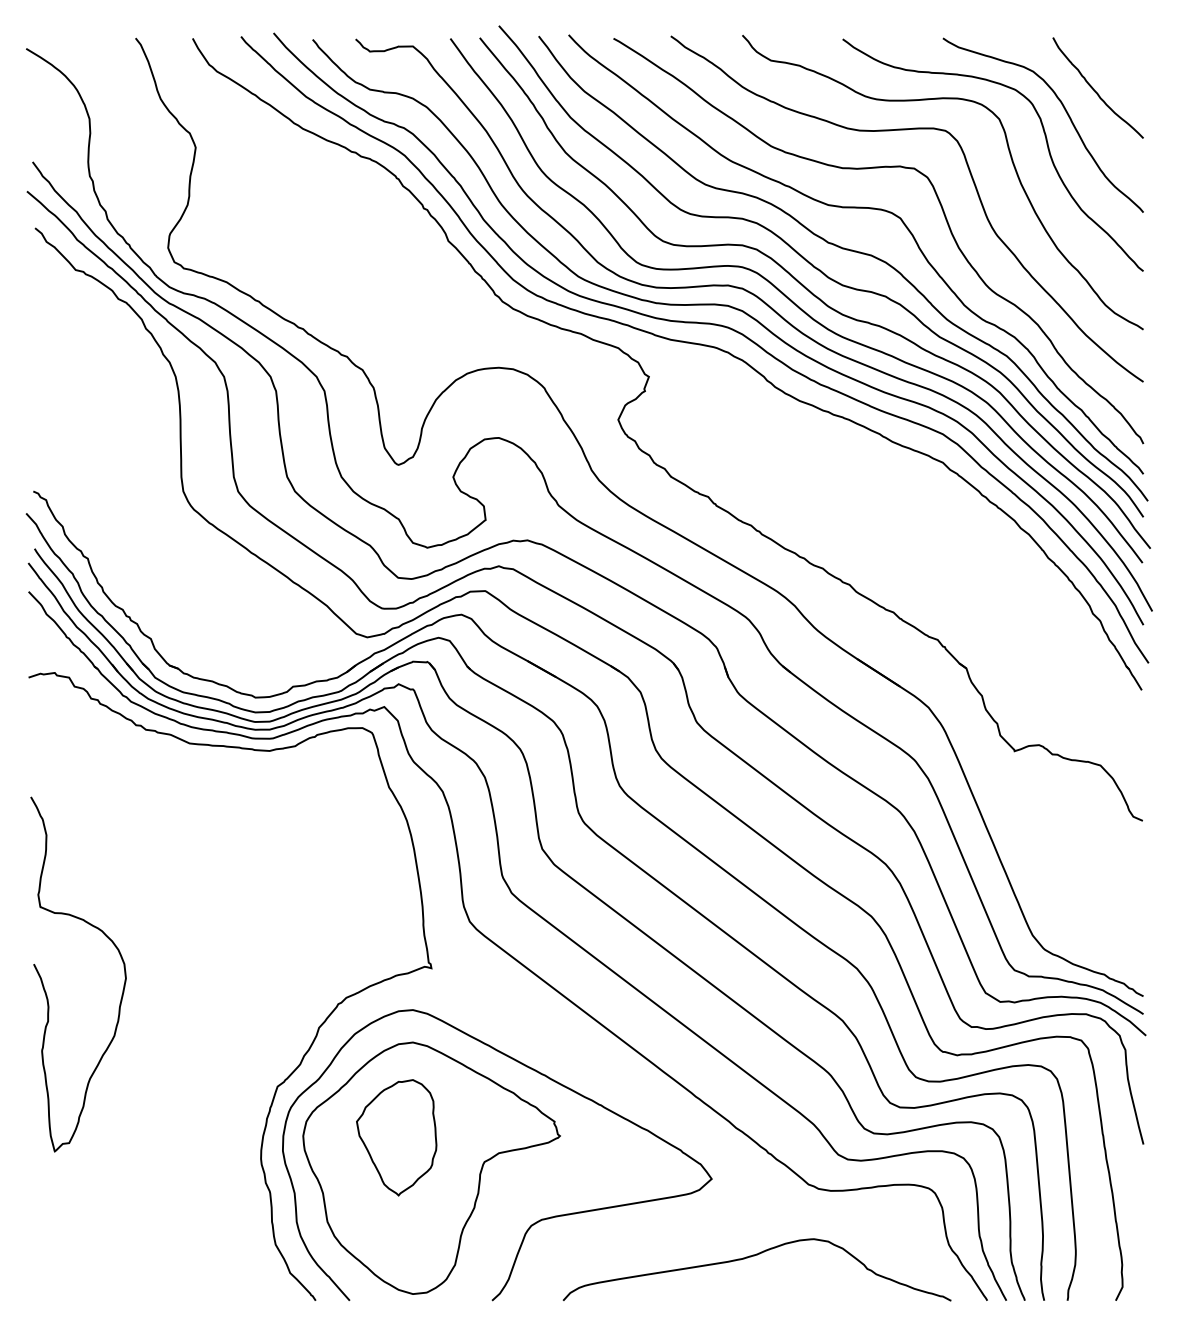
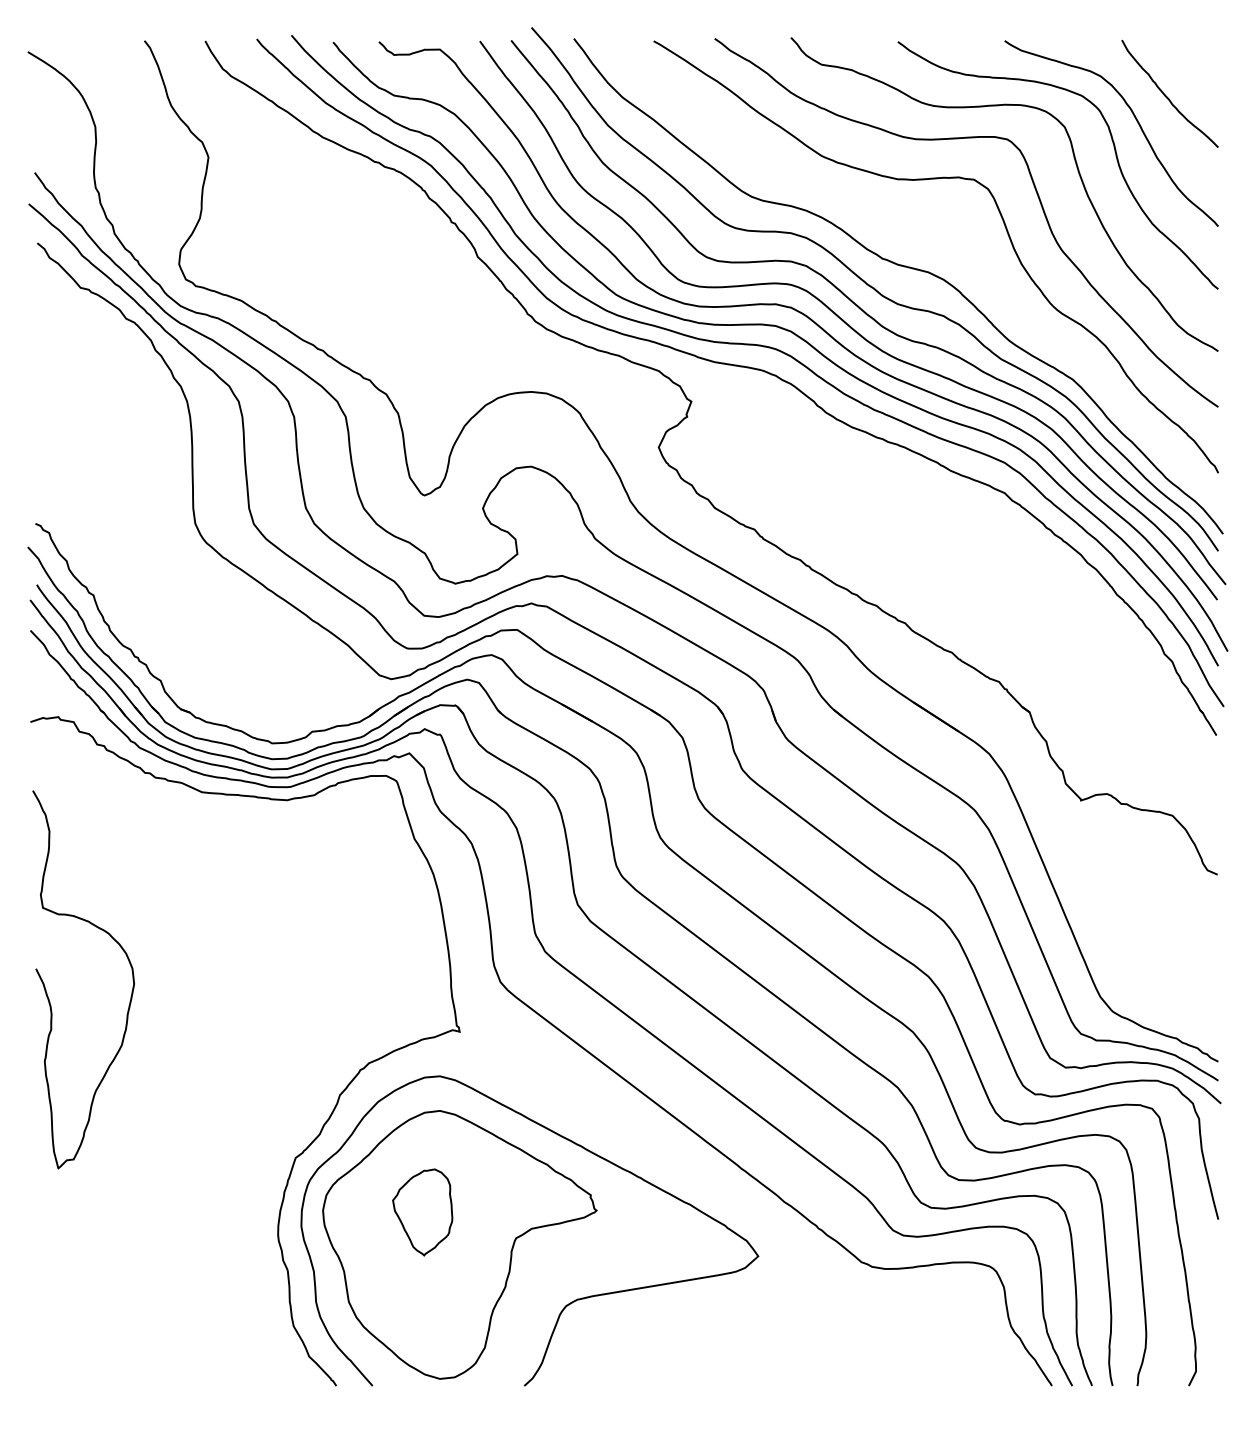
curve: (855, 208) -> (911, 222), removed
curve: (43, 982) -> (46, 988), moved
part: (396, 1137) -> (422, 1212), size x0.7
curve: (751, 1257) -> (800, 1339), removed

